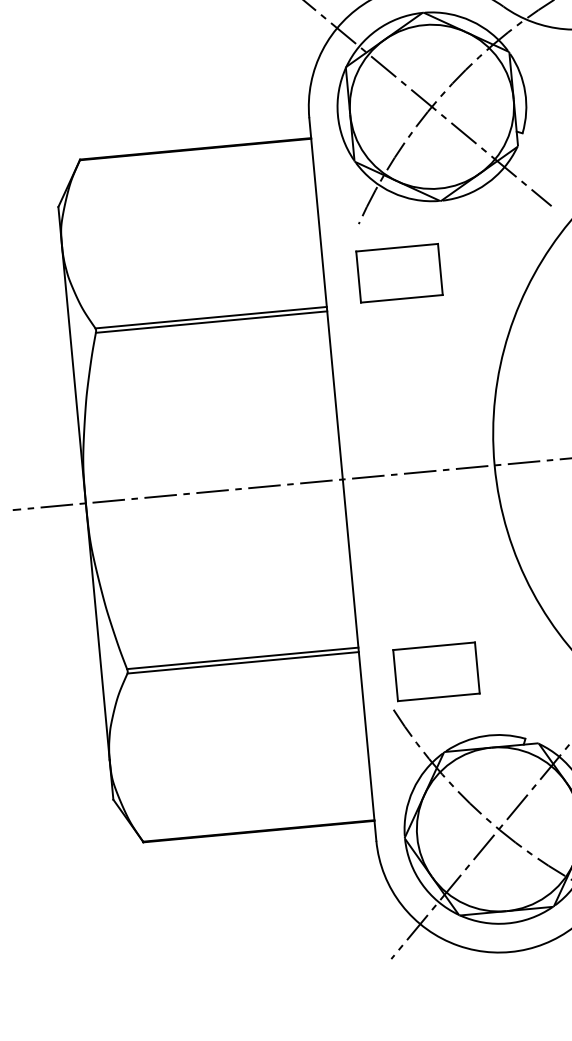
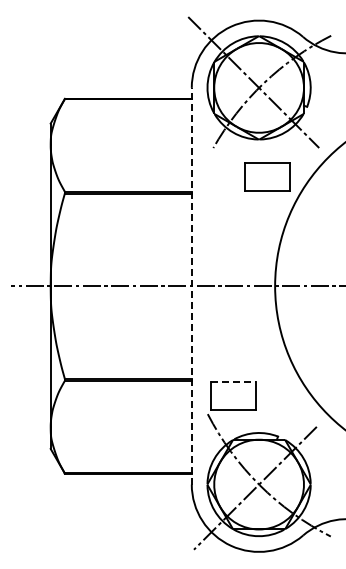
part: (400, 272) -> (267, 176), moved
line: (342, 478) -> (191, 285), solid -> dashed
line: (434, 645) -> (233, 381), solid -> dashed

